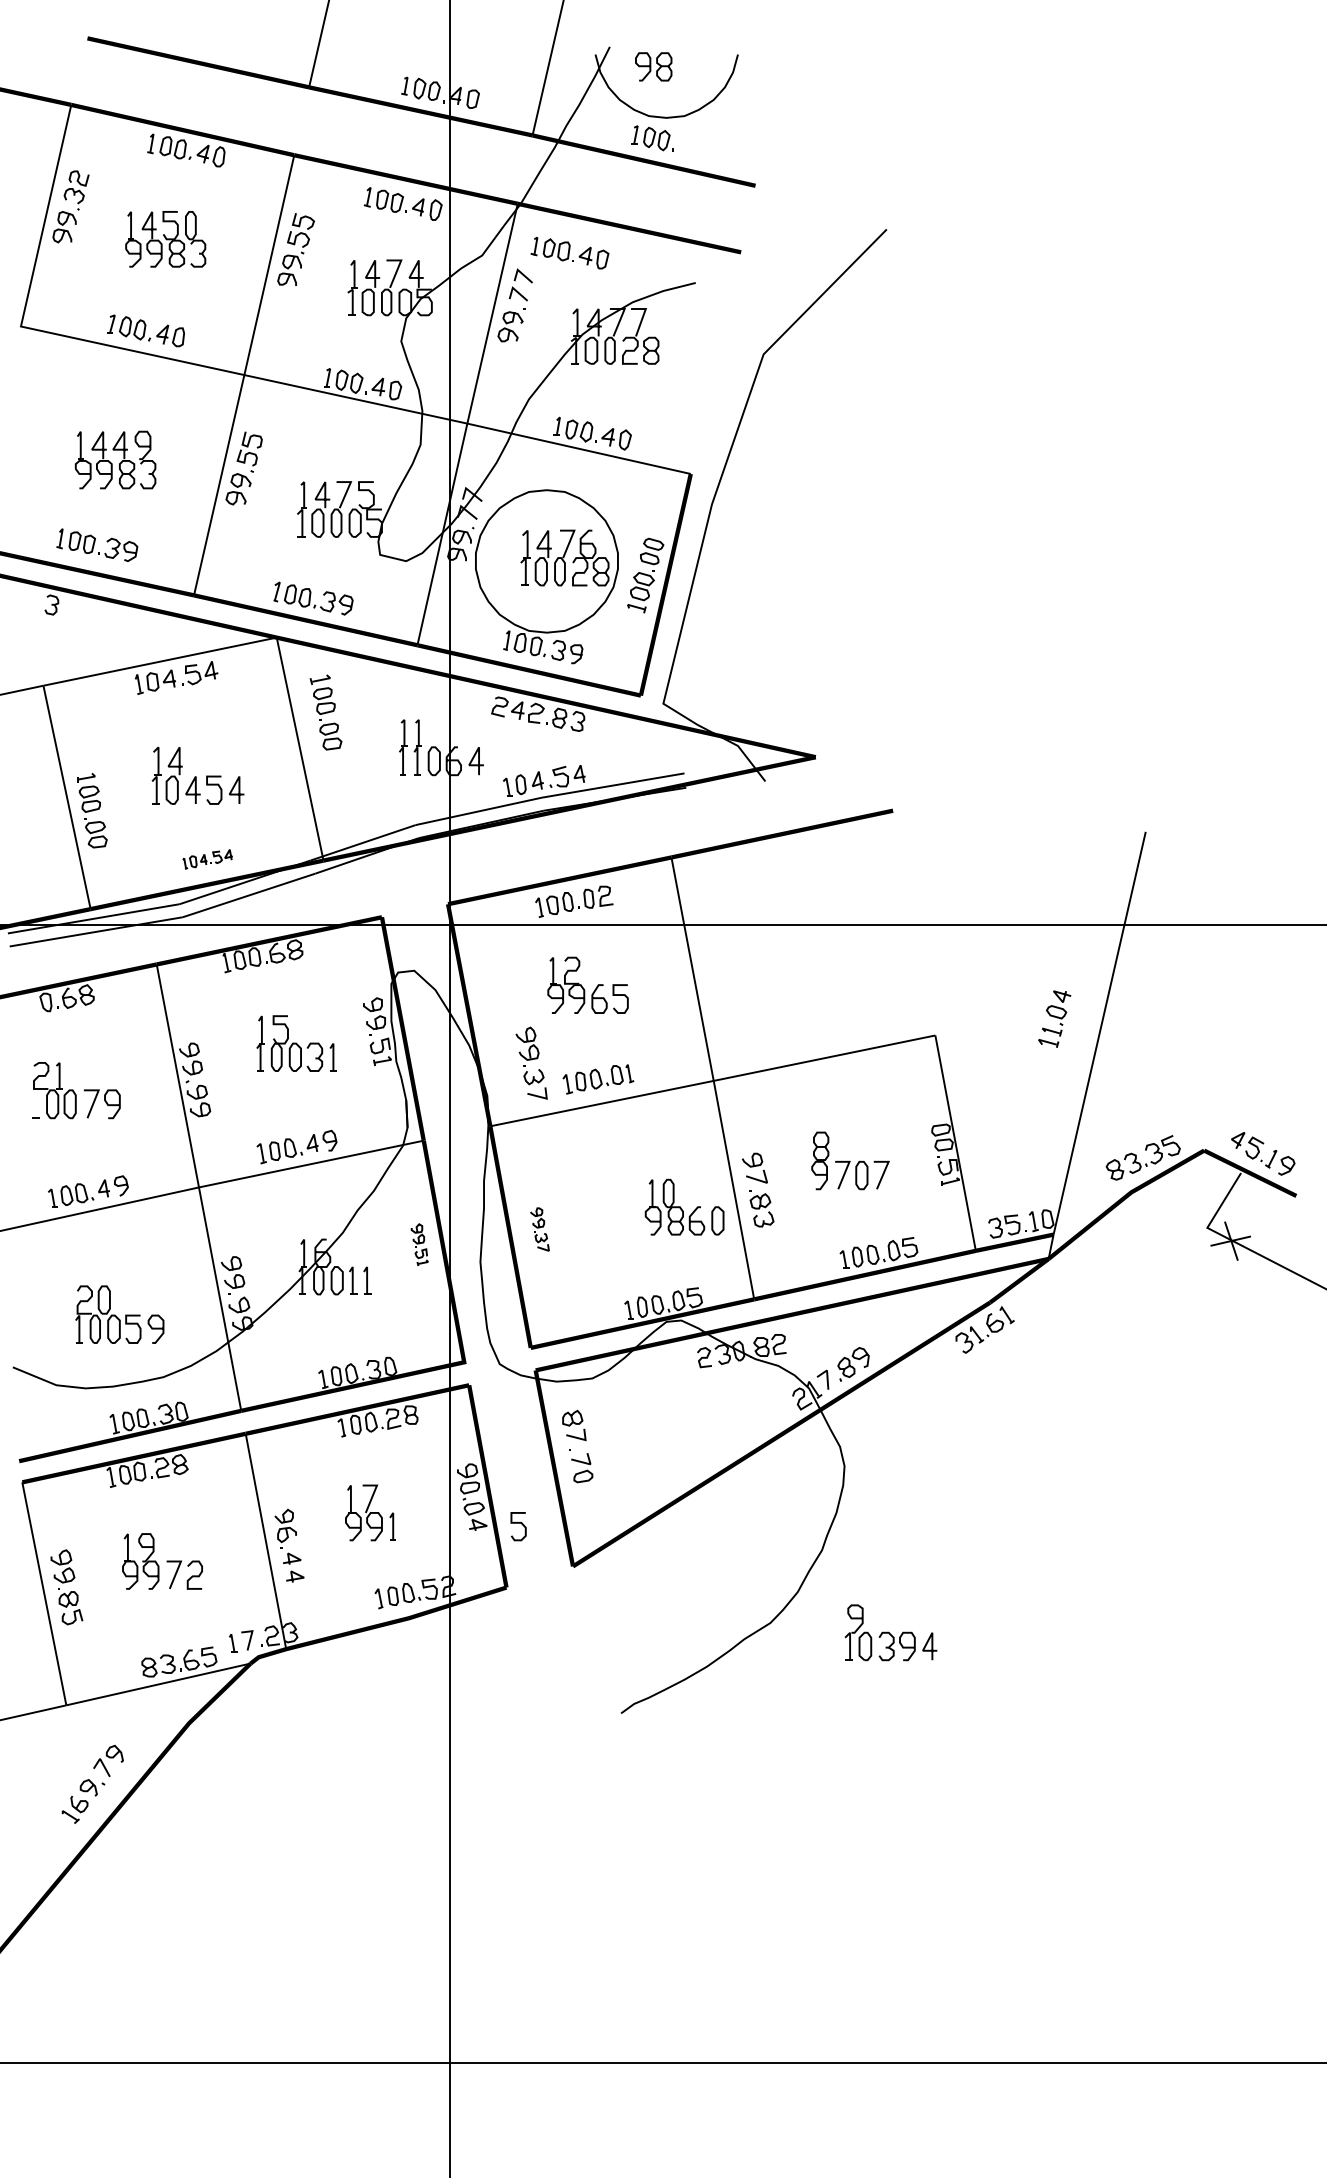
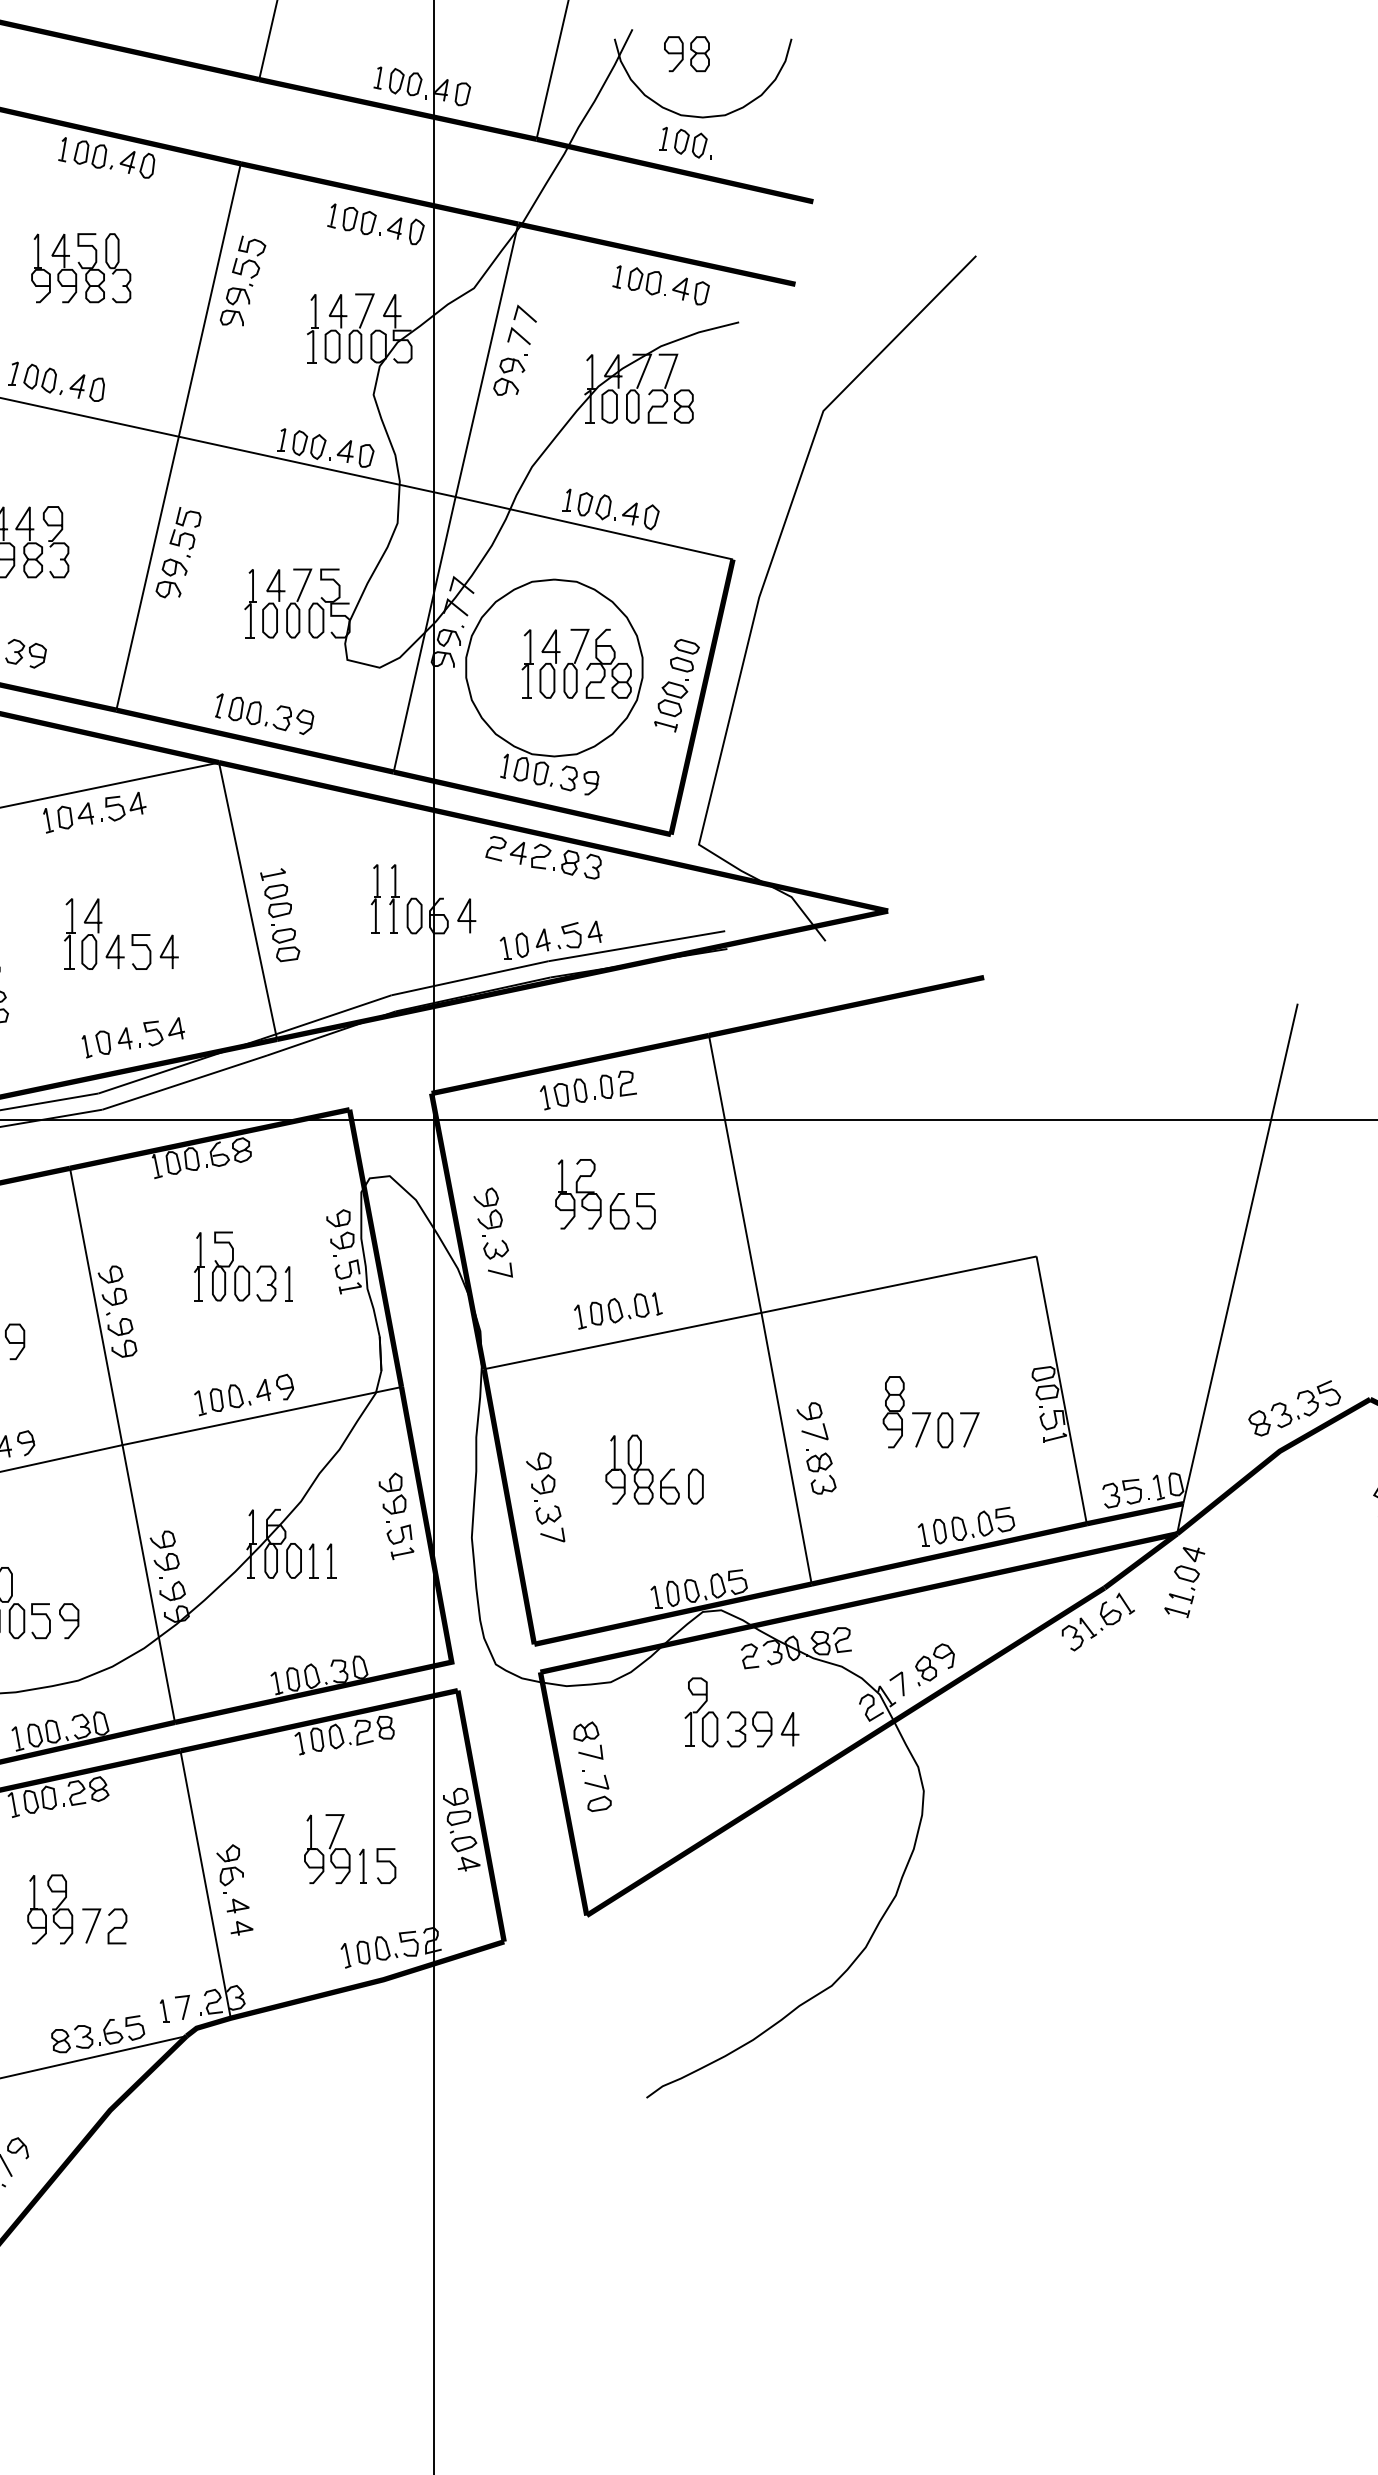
part: (569, 253) -> (660, 285), moved
part: (325, 712) -> (279, 915), moved
part: (207, 859) -> (133, 1038), size x1.67
part: (1054, 1018) -> (1184, 1581), moved
part: (531, 1062) -> (493, 1231), moved
part: (684, 1206) -> (654, 1468), moved
part: (539, 1229) -> (545, 1497), size x1.67
part: (419, 1244) -> (396, 1515), size x1.67
curve: (518, 1523) -> (386, 1862), moved
part: (890, 1632) -> (741, 1712), moved

